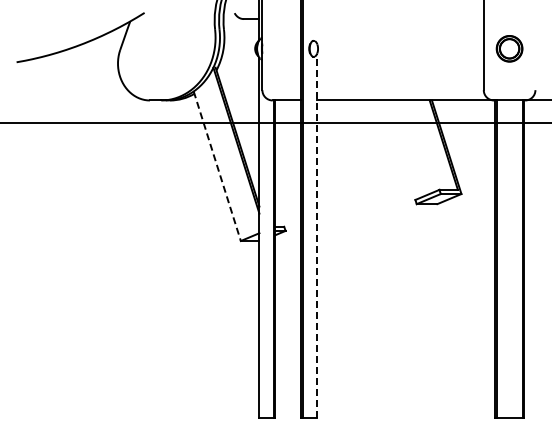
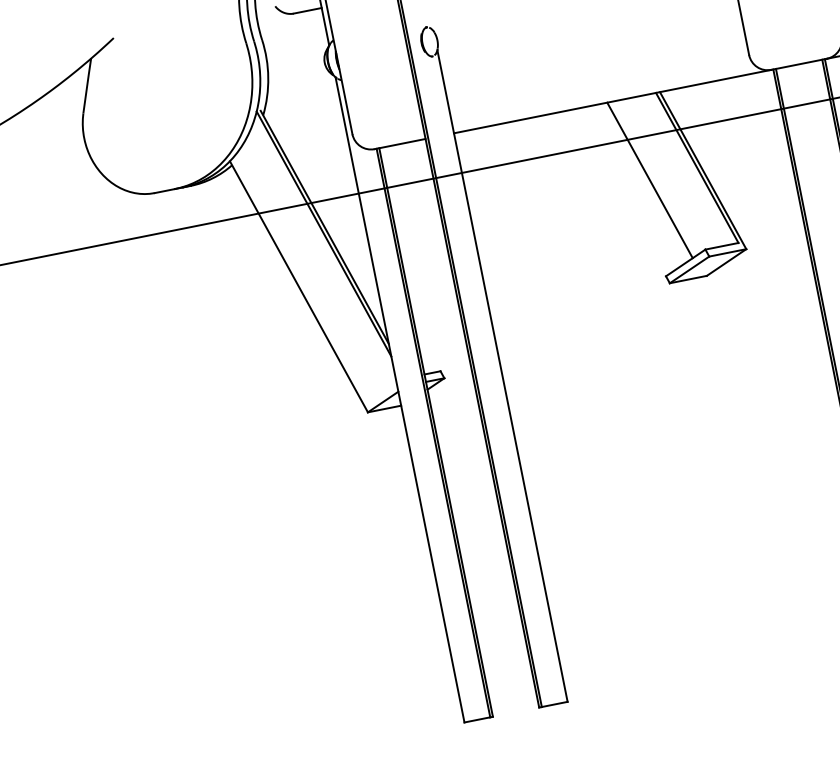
line: (416, 146) -> (648, 180), added
line: (217, 166) -> (299, 287), dashed -> solid
line: (316, 236) -> (501, 377), dashed -> solid

